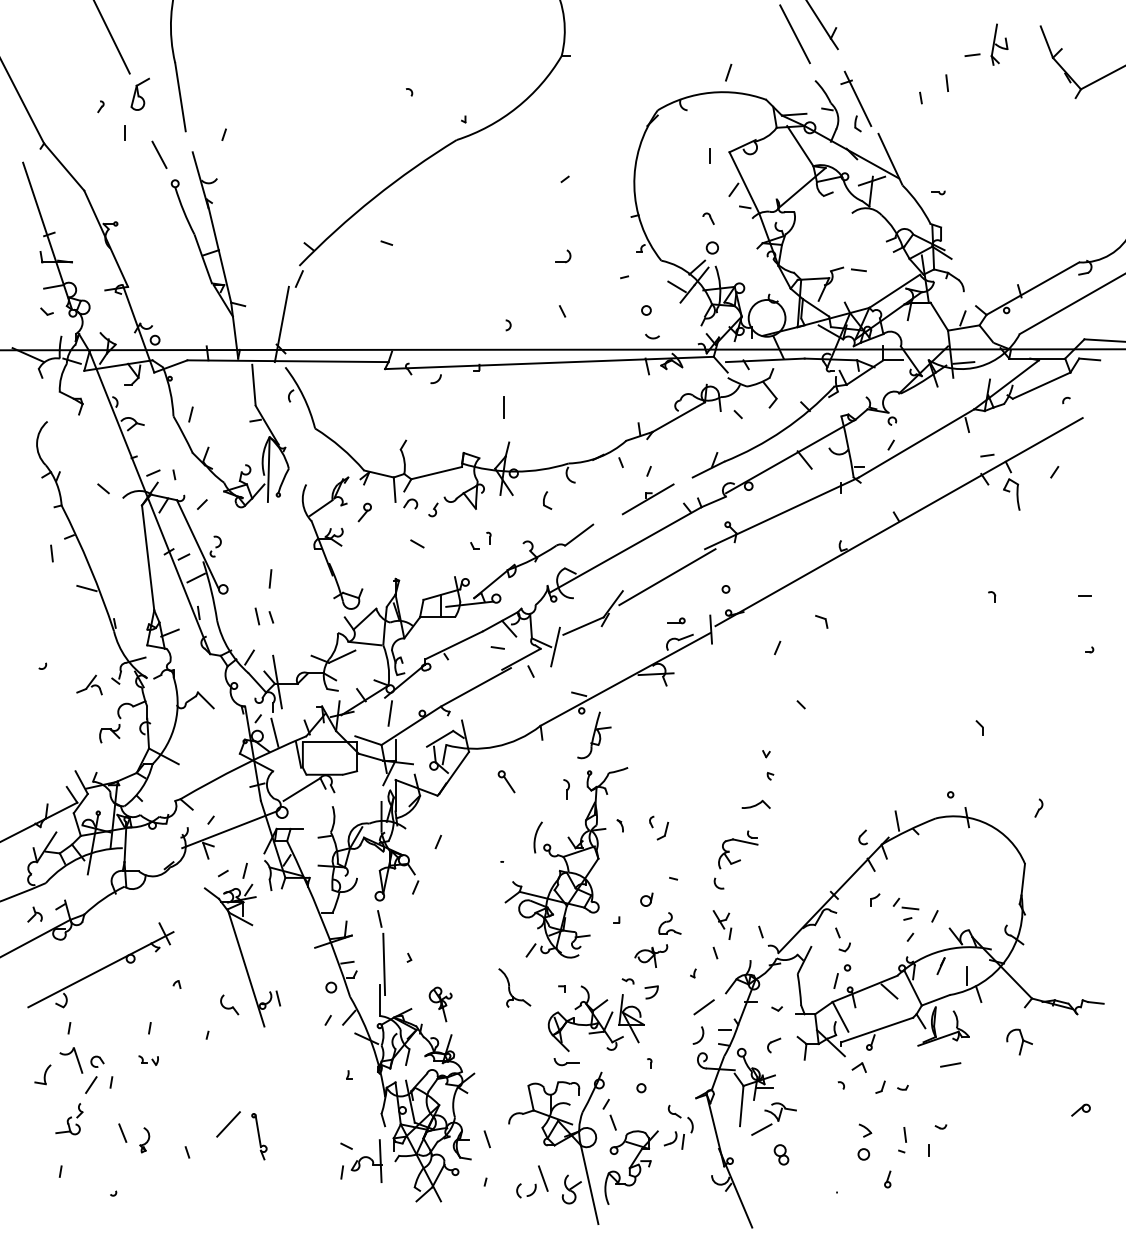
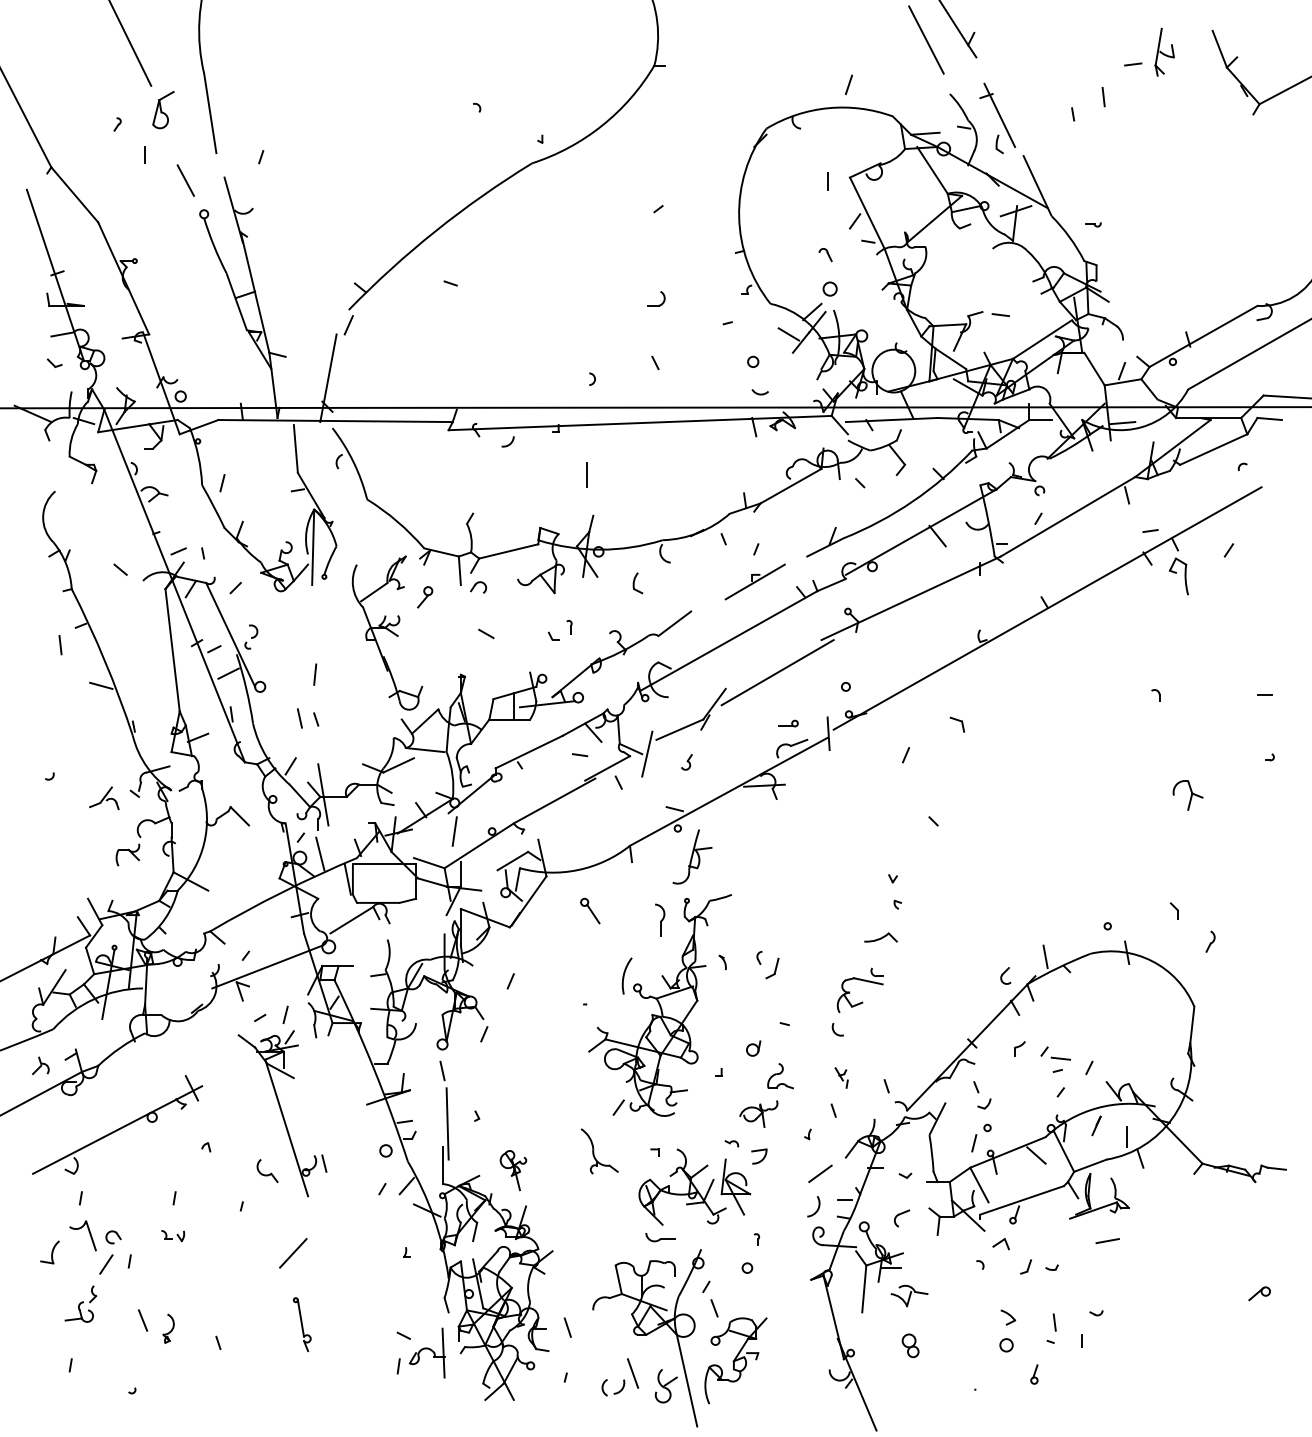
part: (432, 510) -> (686, 762), moved
part: (978, 727) -> (1173, 910), moved
part: (566, 788) -> (659, 919), size x1.4
part: (722, 924) -> (841, 1077), size x0.6
part: (1019, 1042) -> (1187, 795), moved
line: (228, 1124) -> (293, 1253), moved
part: (678, 1127) -> (790, 1313), removed
line: (761, 1129) -> (887, 1316), removed

